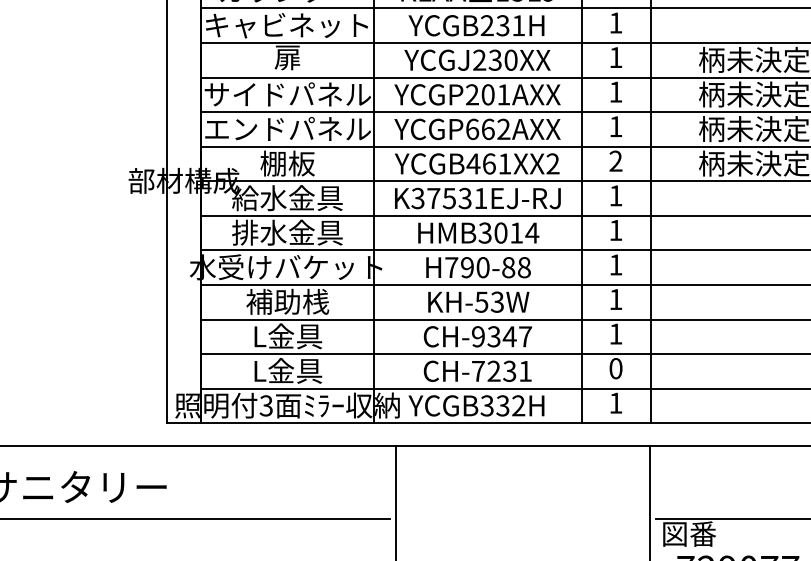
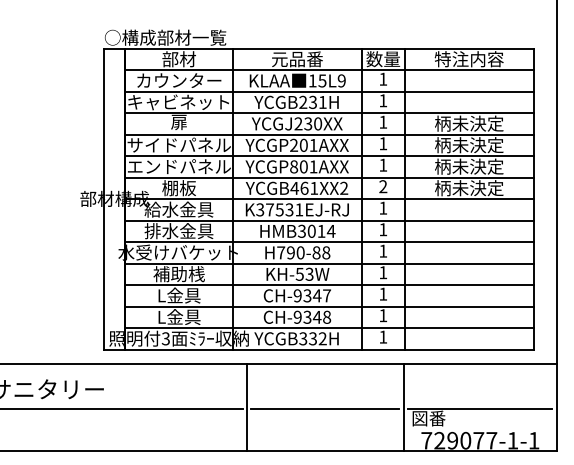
text: (487, 128) -> (303, 166), YCGP662AXX -> YCGP801AXX
text: (616, 368) -> (383, 315), 0 -> 1
text: (502, 369) -> (312, 316), CH-7231 -> CH-9348
line: (521, 519) -> (324, 409), added

